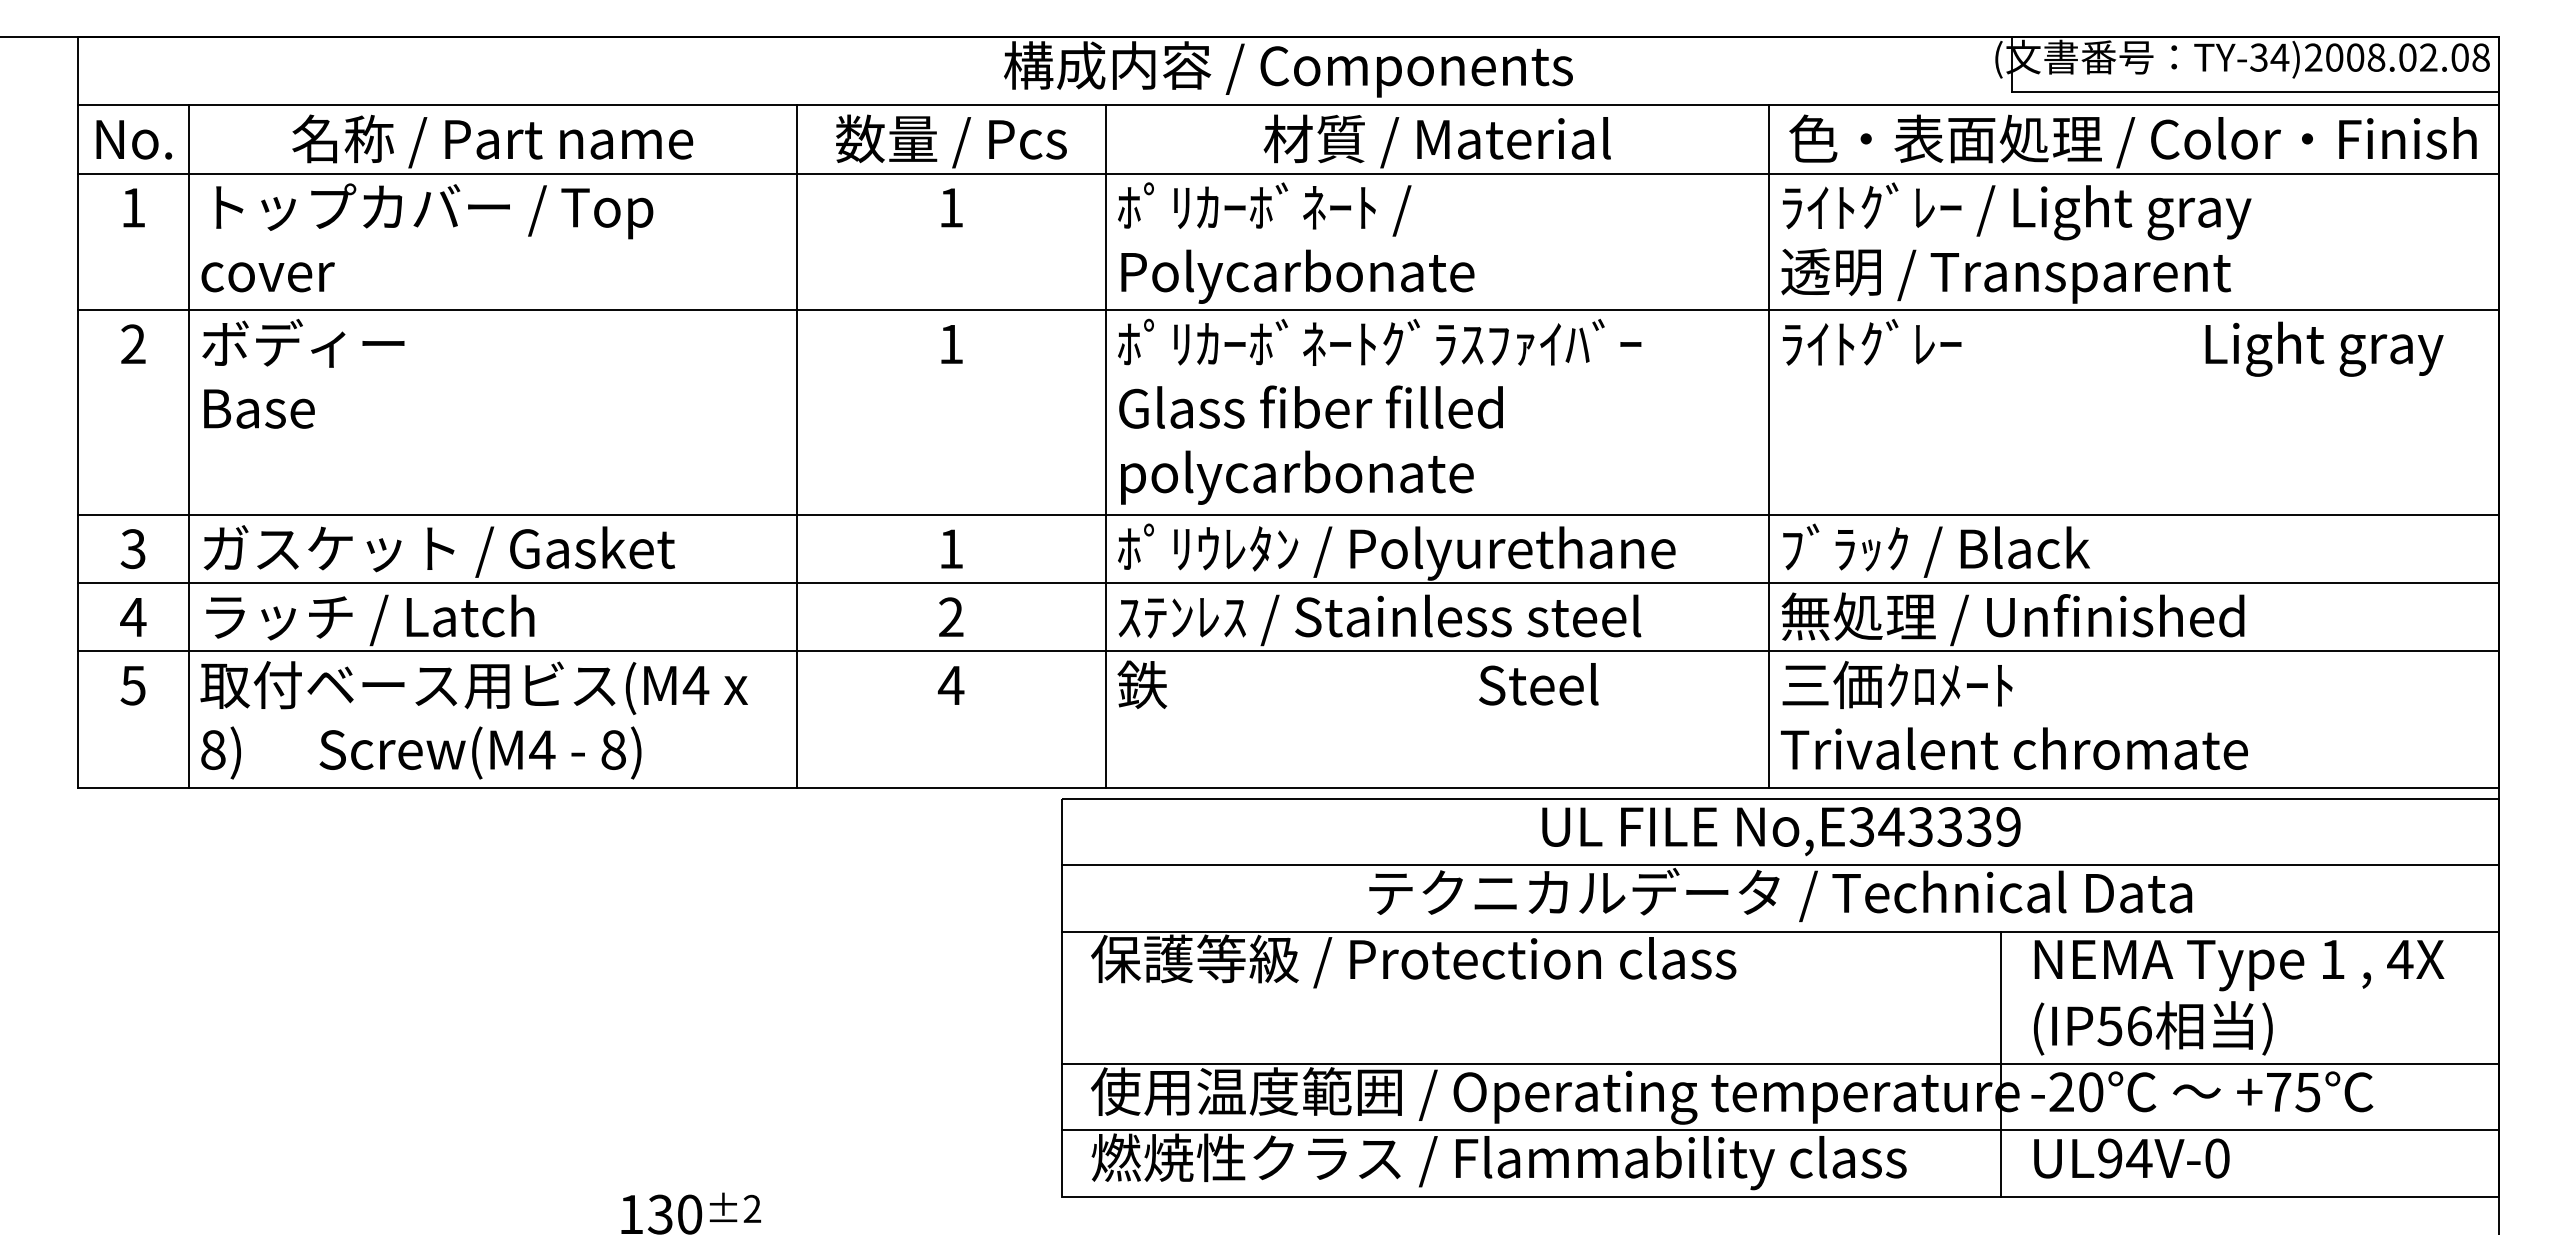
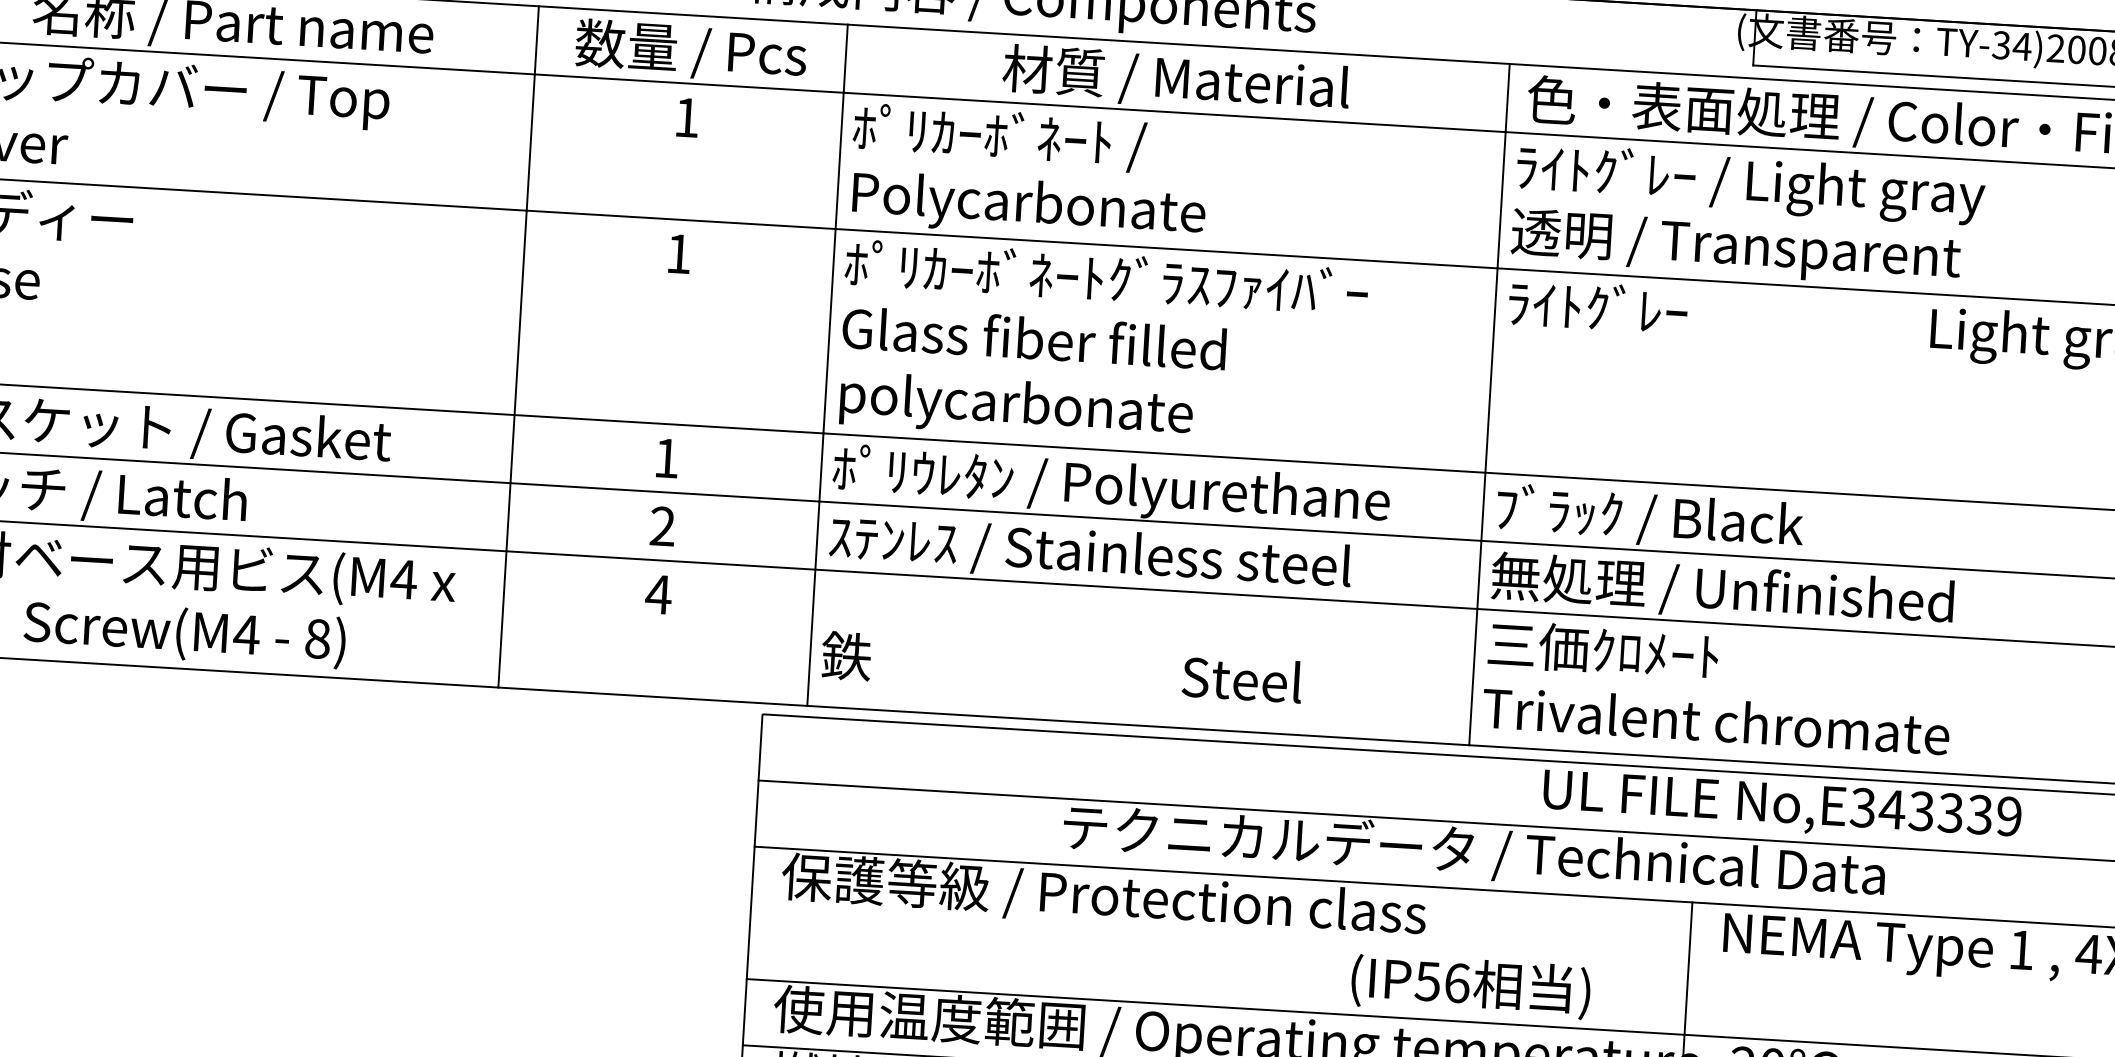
text: (1357, 684) -> (1061, 668), moved
text: (1781, 831) -> (1782, 807), moved
text: (2153, 1028) -> (1471, 986), moved

